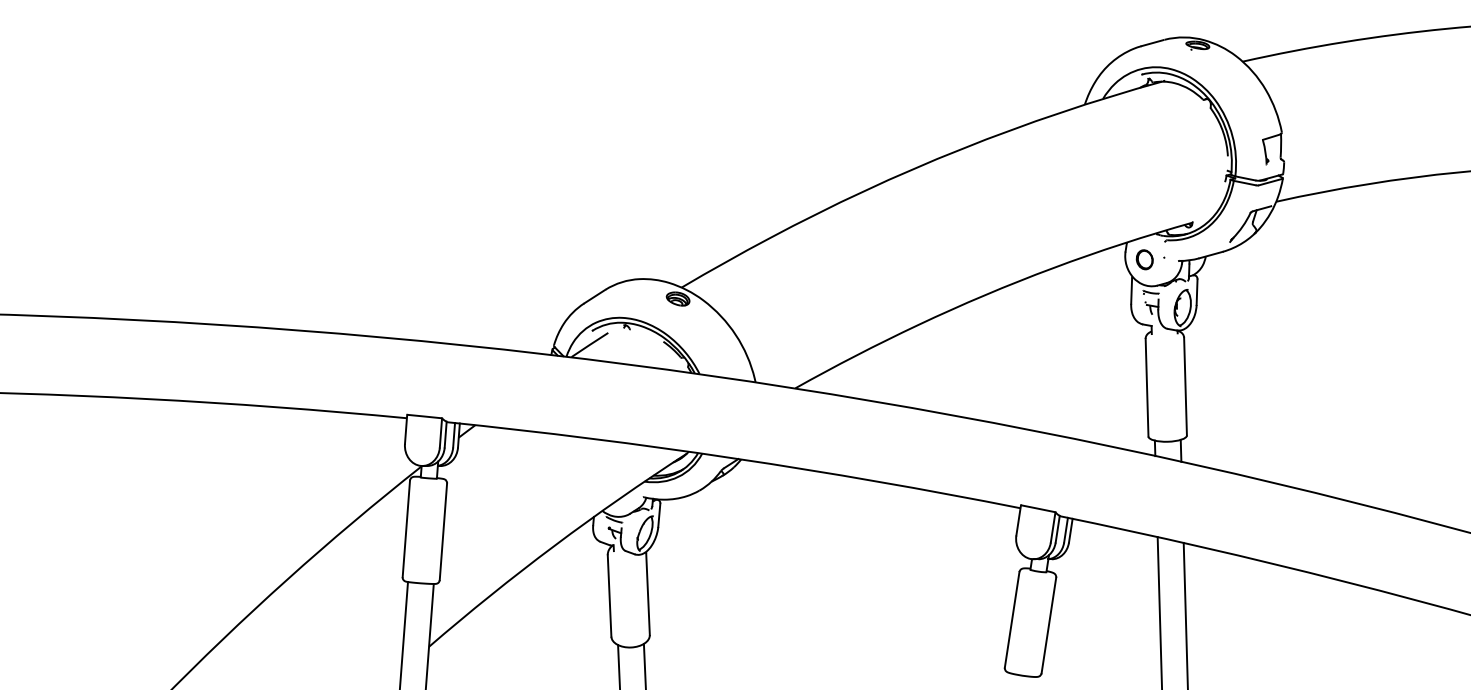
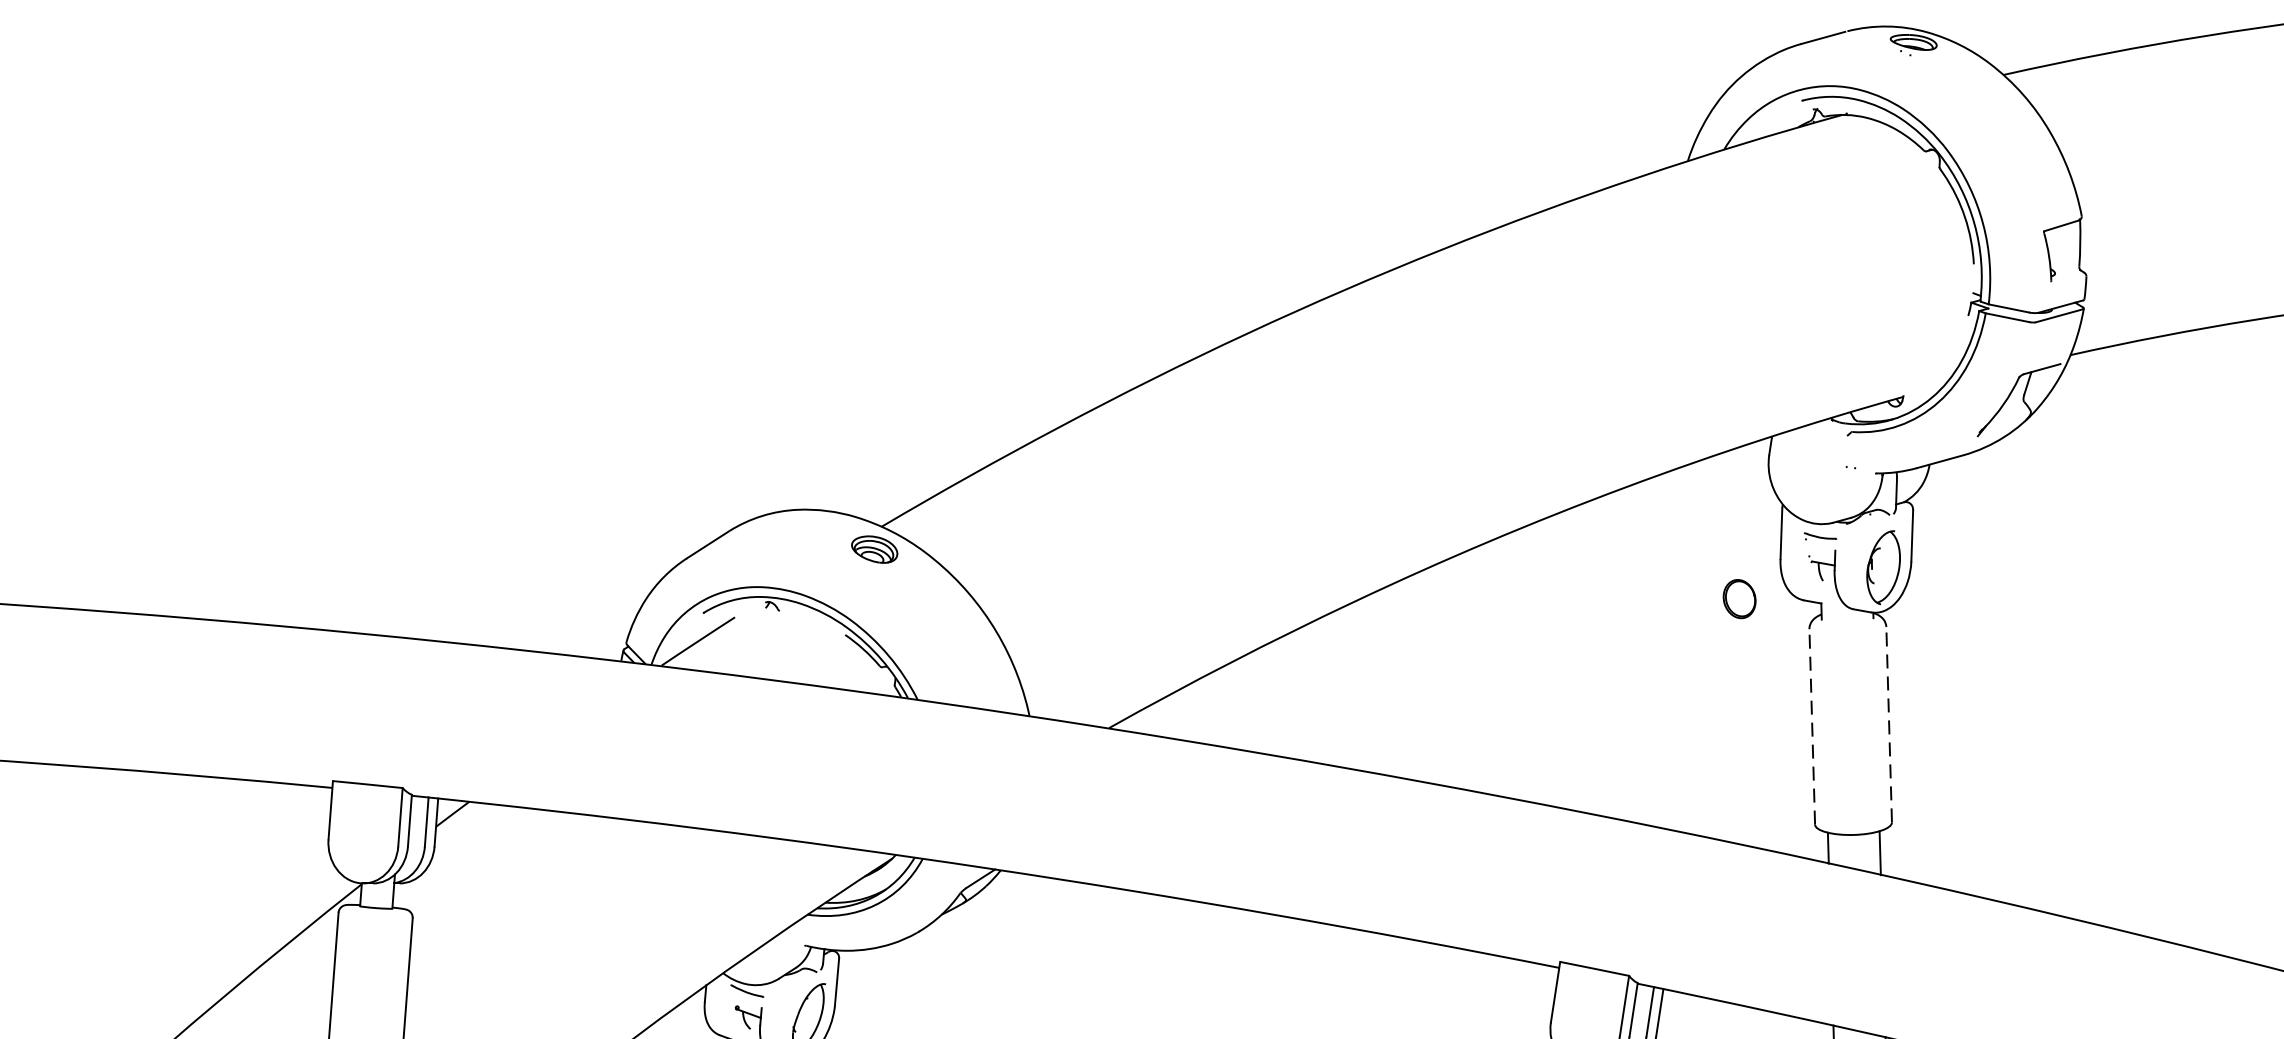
part: (1144, 259) -> (1739, 598), moved
line: (1185, 386) -> (1889, 724), solid -> dashed
line: (1147, 387) -> (1813, 726), solid -> dashed

